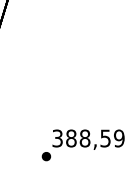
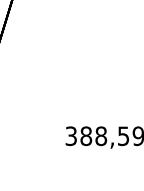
part: (46, 156) -> (59, 155), removed

